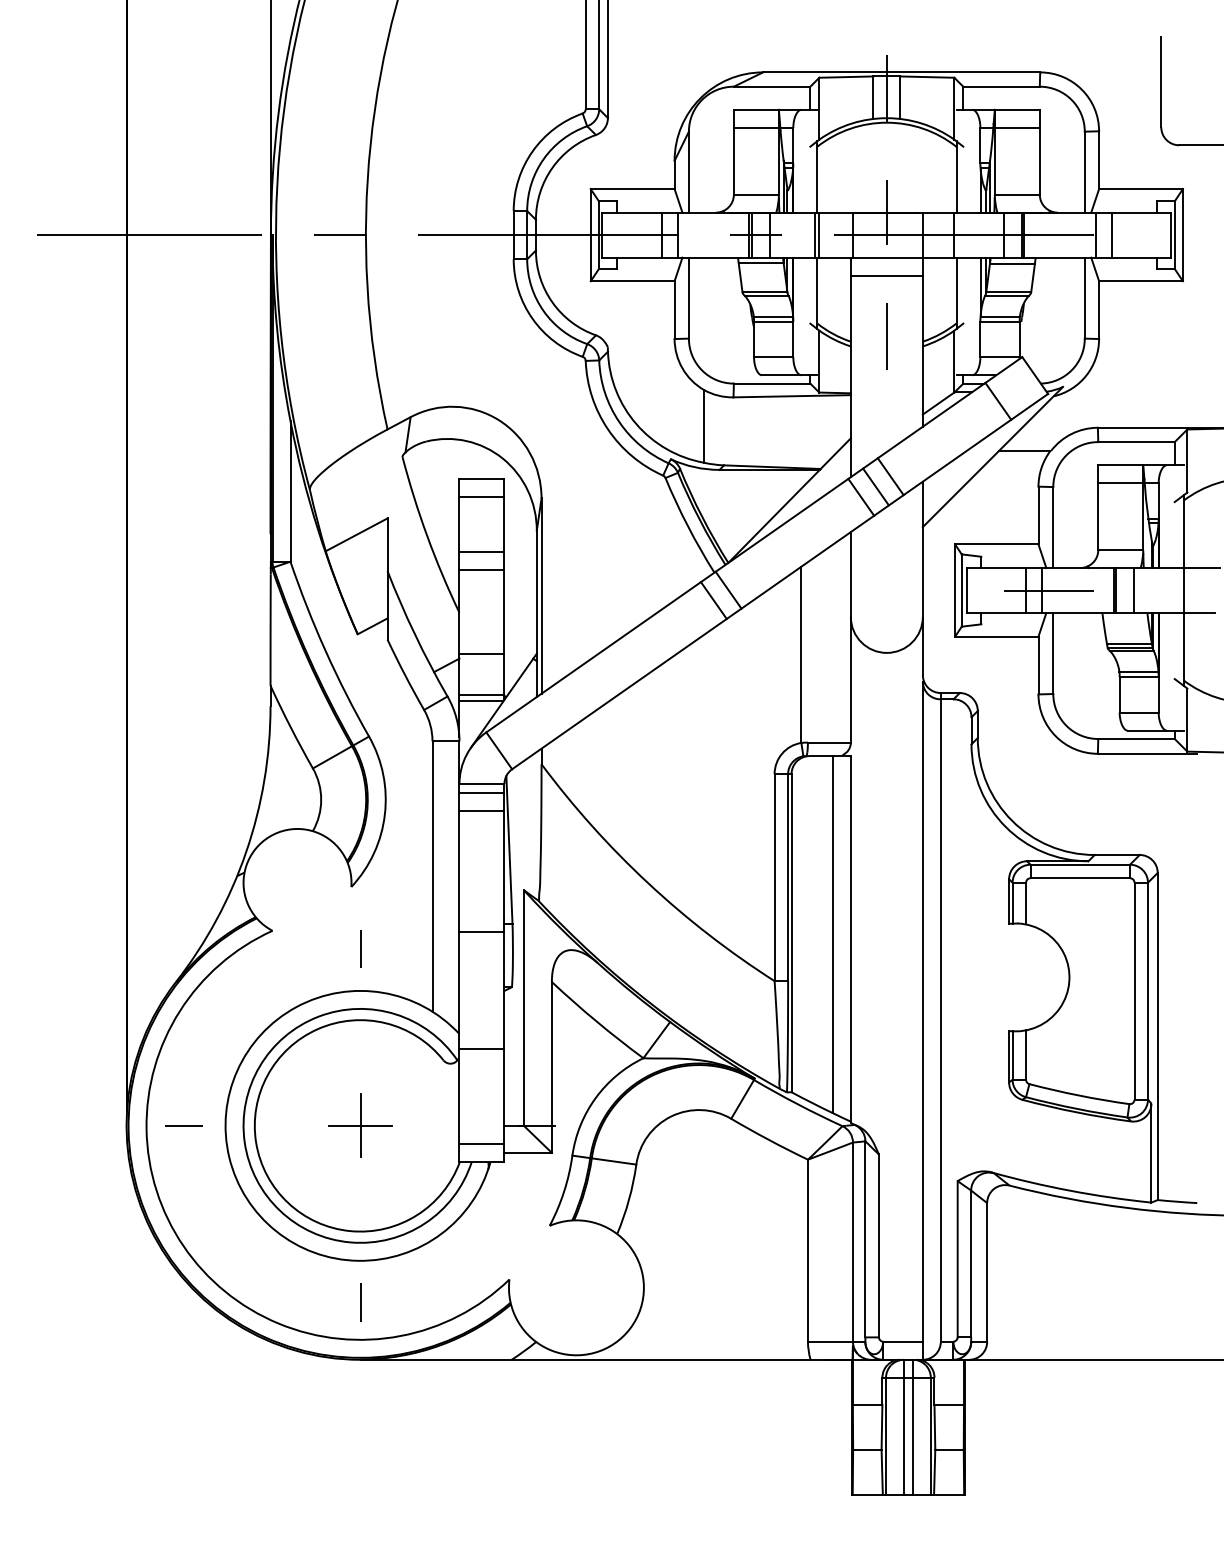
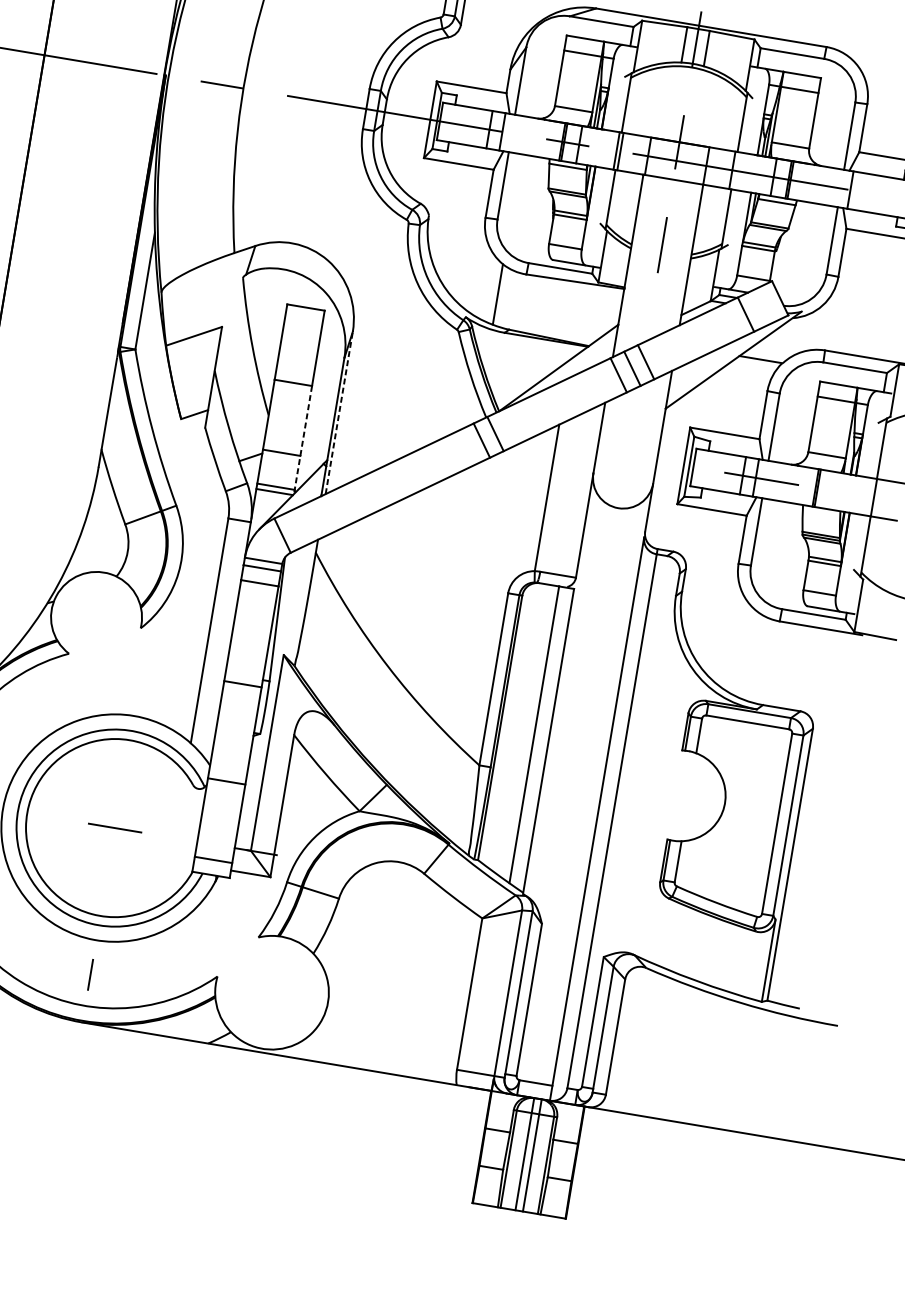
line: (1111, 234) -> (863, 191), removed
line: (886, 275) -> (670, 194), removed
line: (481, 497) -> (303, 322), removed
line: (481, 552) -> (295, 368), removed
line: (1134, 590) -> (832, 490), removed
line: (541, 596) -> (339, 413), solid -> dashed
line: (504, 634) -> (303, 439), solid -> dashed
line: (360, 948) -> (139, 680), removed
line: (360, 1125) -> (115, 827), removed

